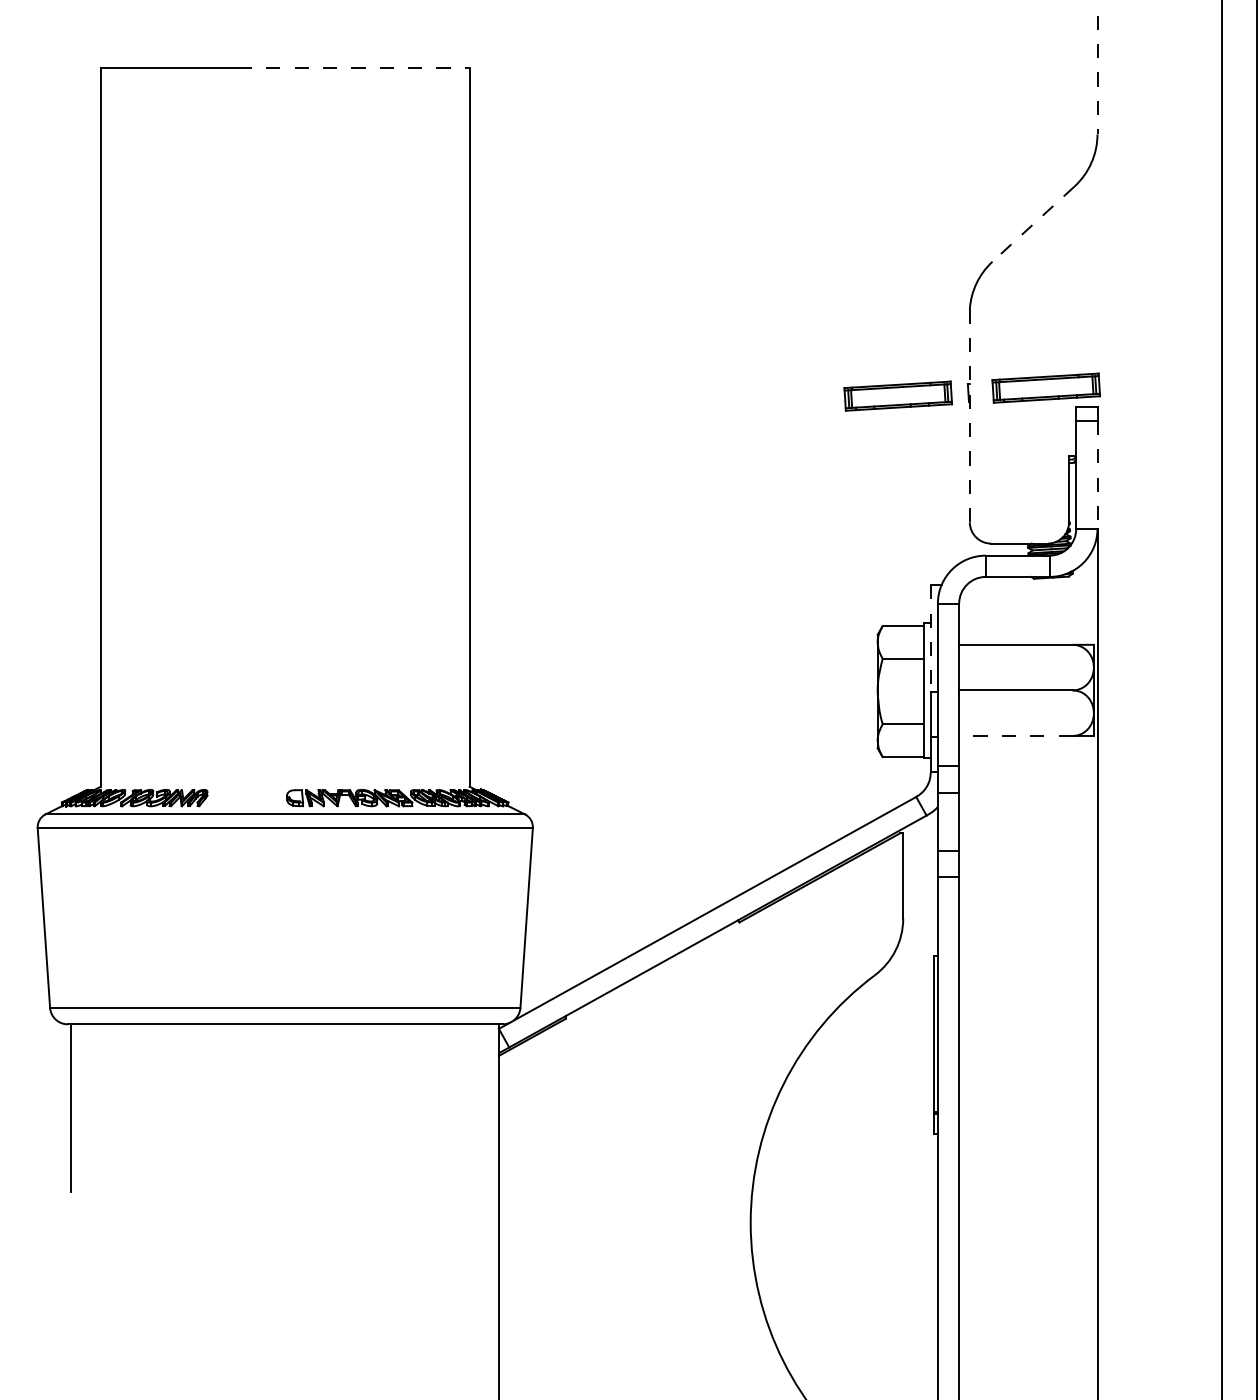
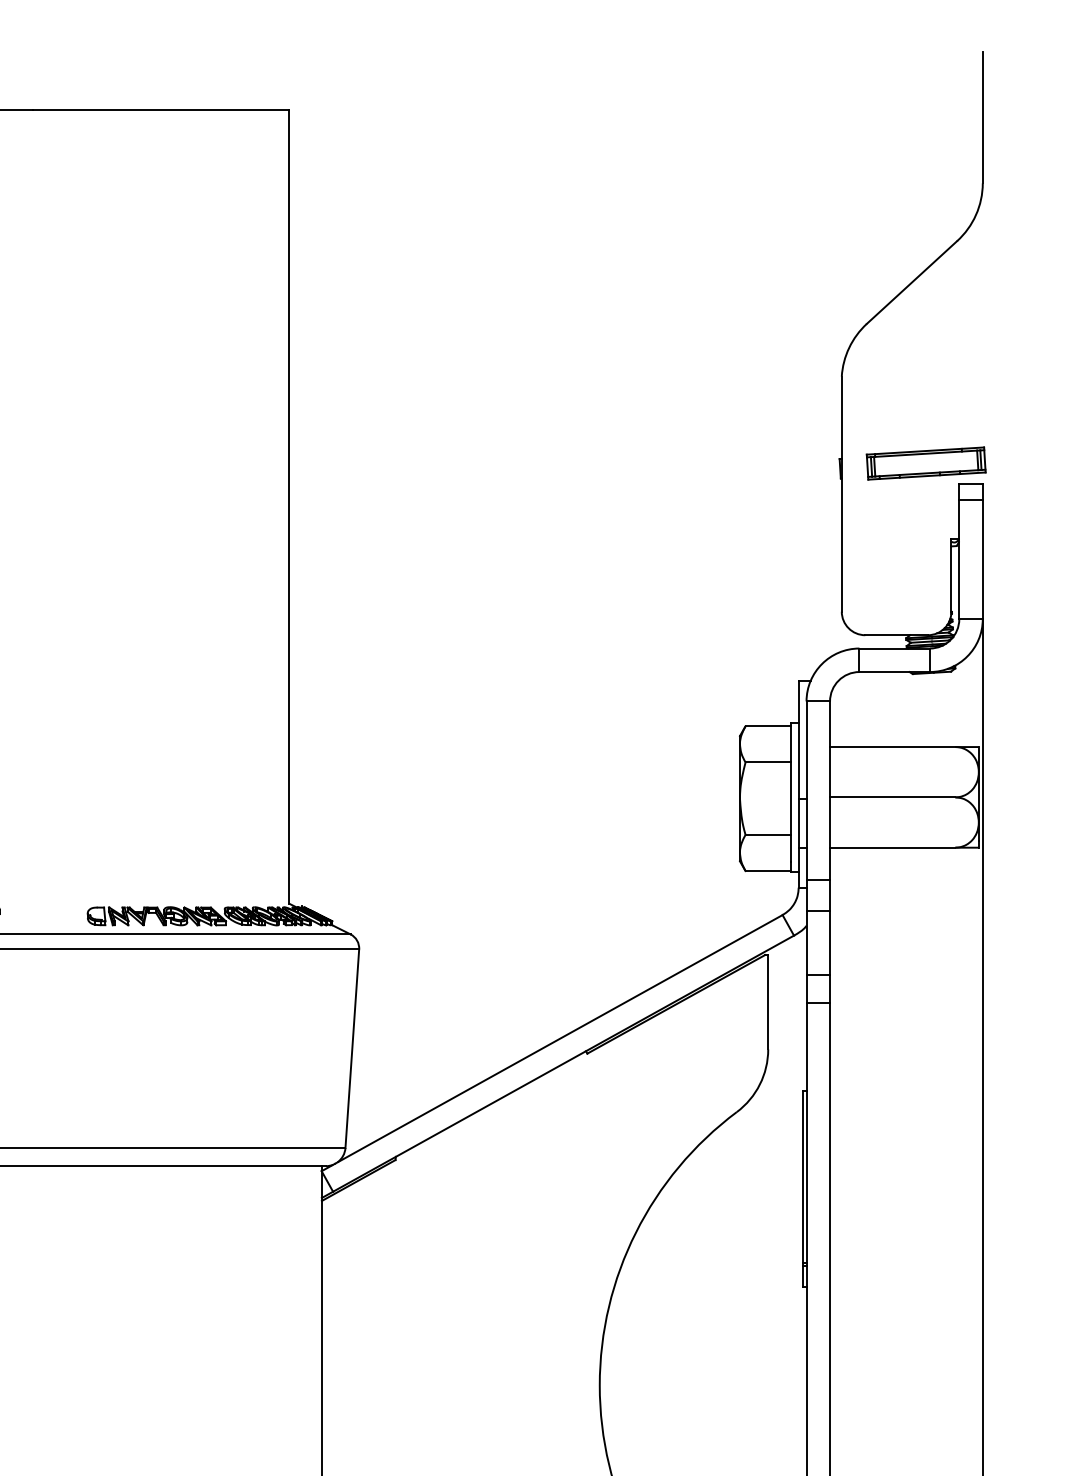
line: (353, 68) -> (161, 110), dashed -> solid
line: (1097, 75) -> (982, 118), dashed -> solid
line: (1033, 224) -> (912, 282), dashed -> solid
part: (897, 395) -> (761, 471), removed
line: (969, 416) -> (841, 494), dashed -> solid
line: (1097, 475) -> (982, 560), dashed -> solid
line: (930, 638) -> (798, 740), dashed -> solid
line: (1015, 735) -> (892, 847), dashed -> solid

